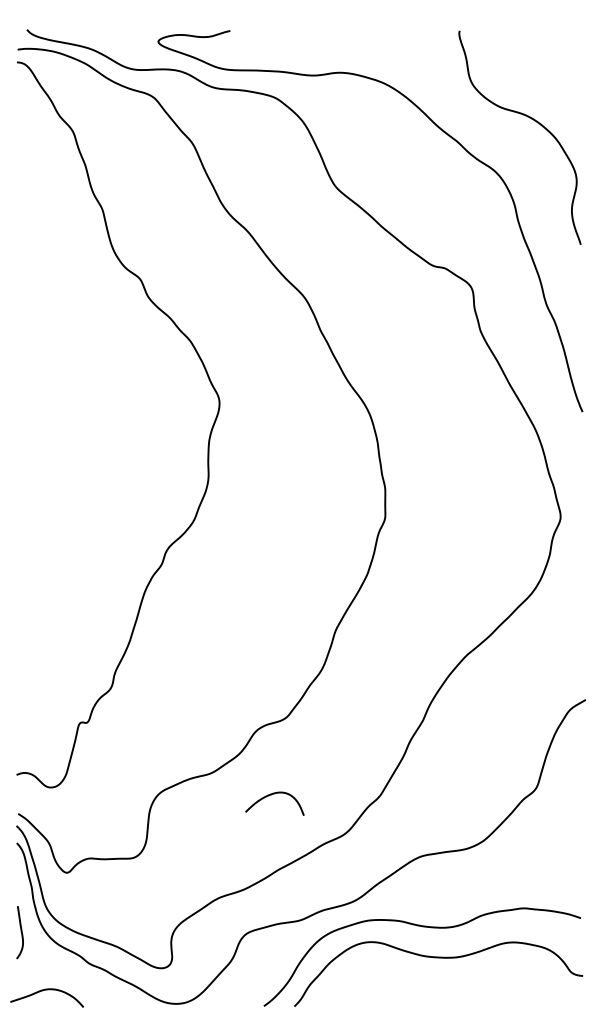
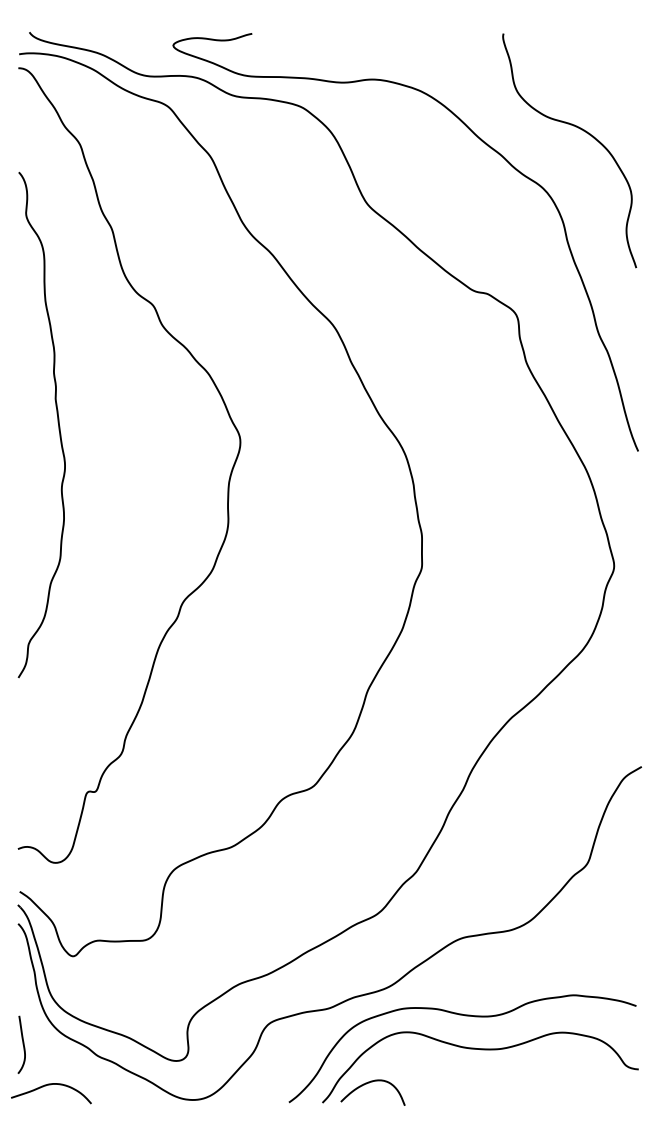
curve: (52, 385) -> (57, 422), added
curve: (271, 795) -> (369, 1083), moved
curve: (20, 932) -> (22, 1044), moved

